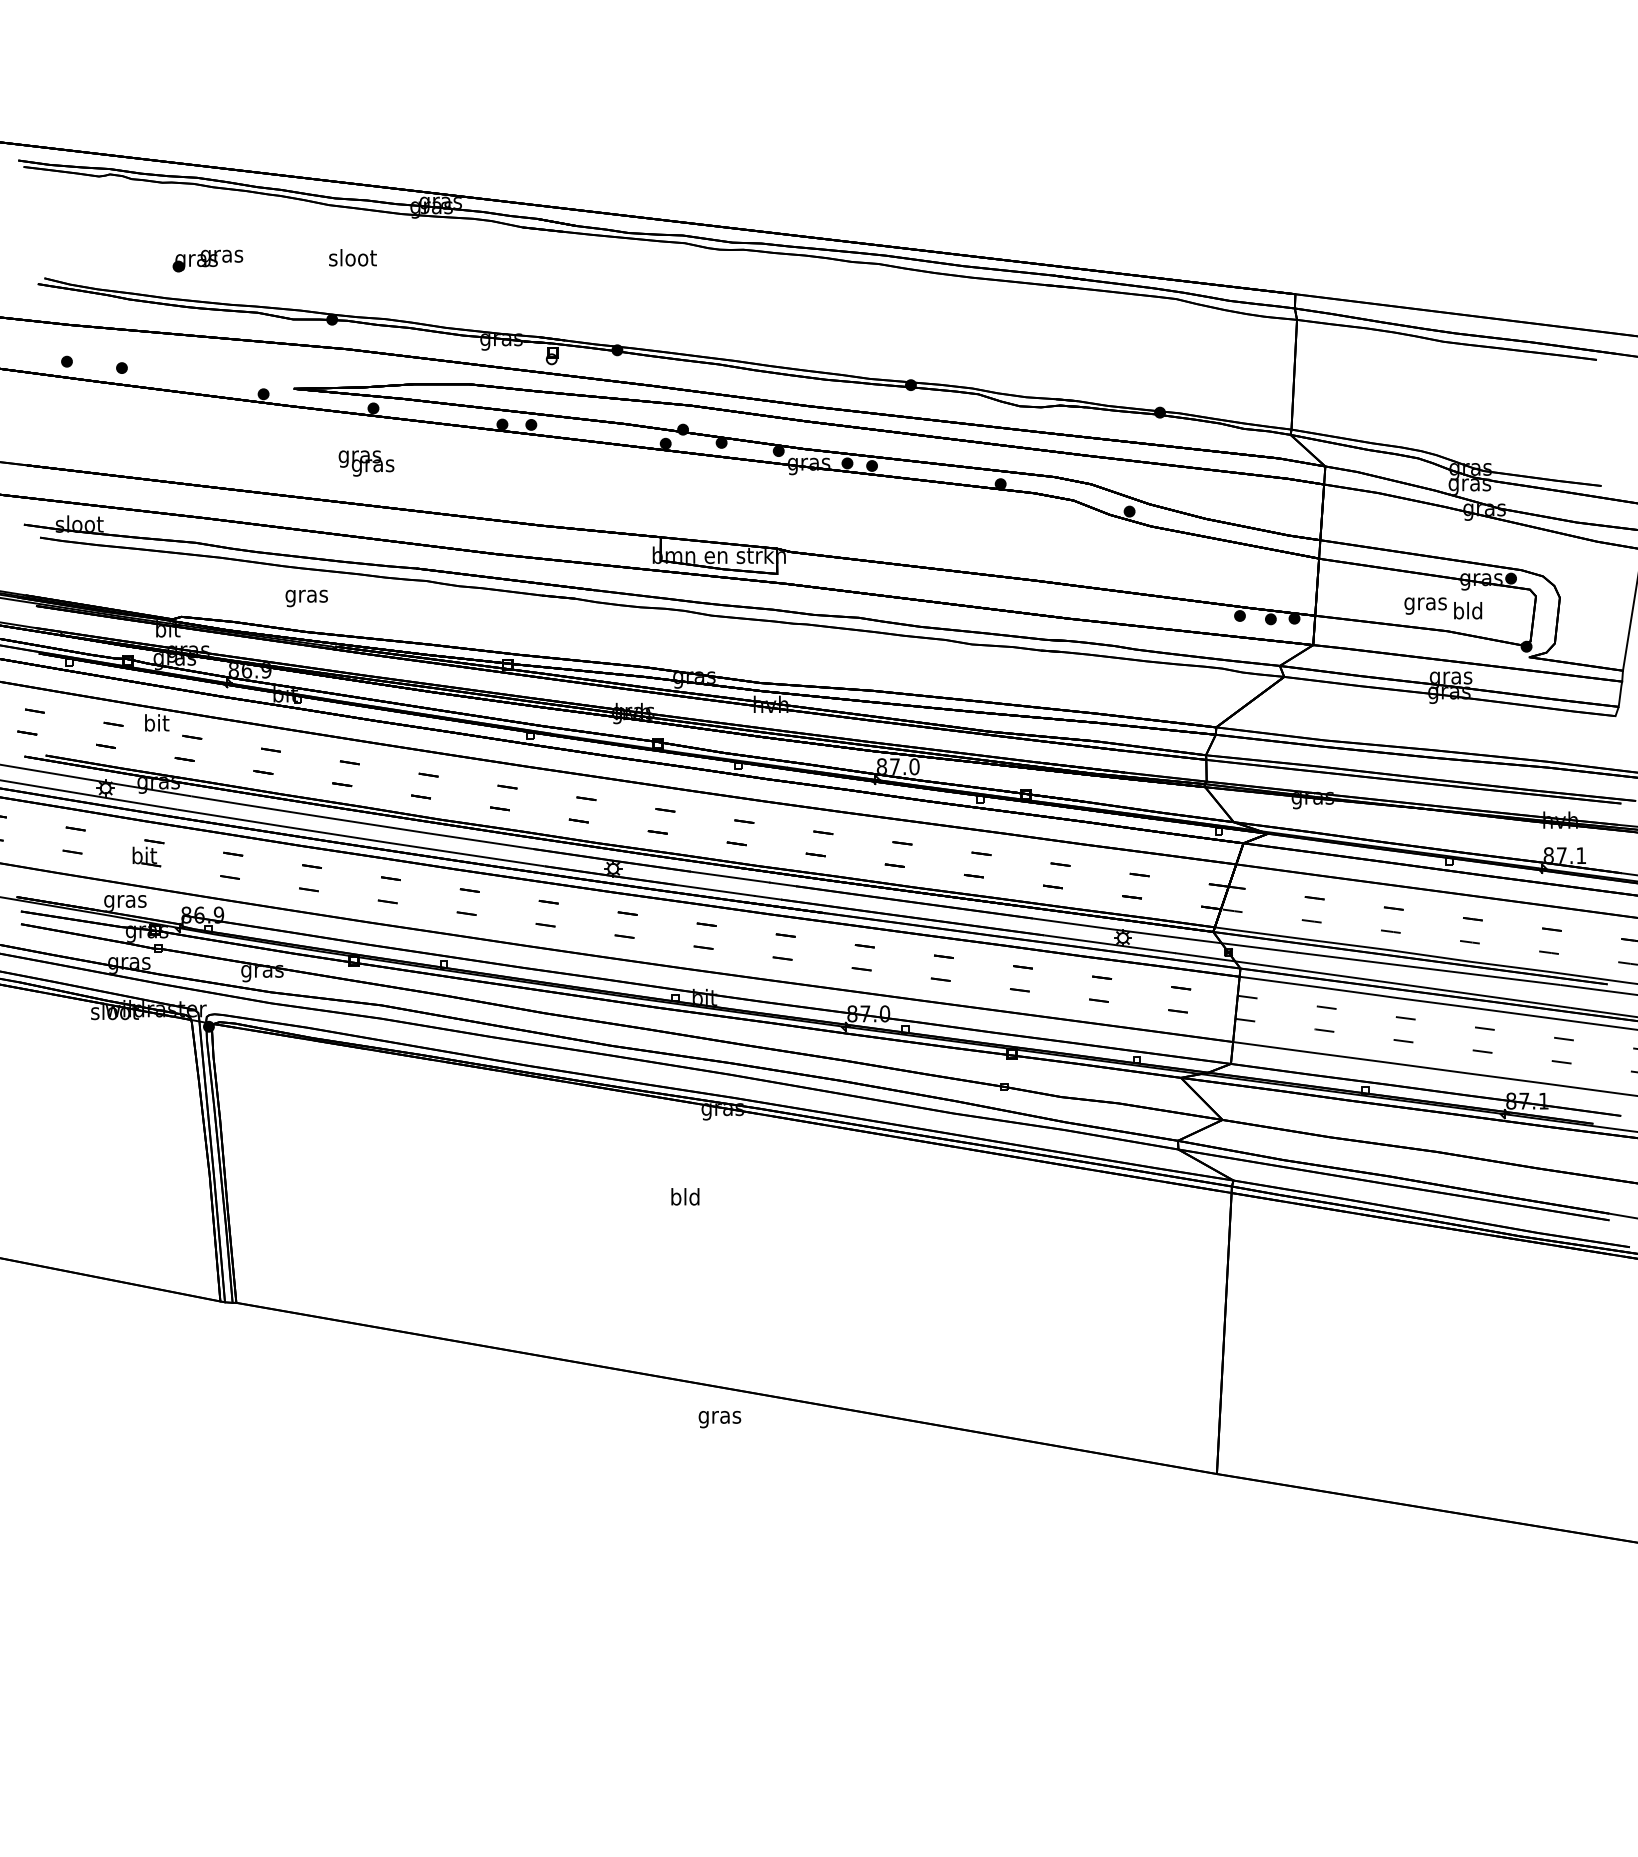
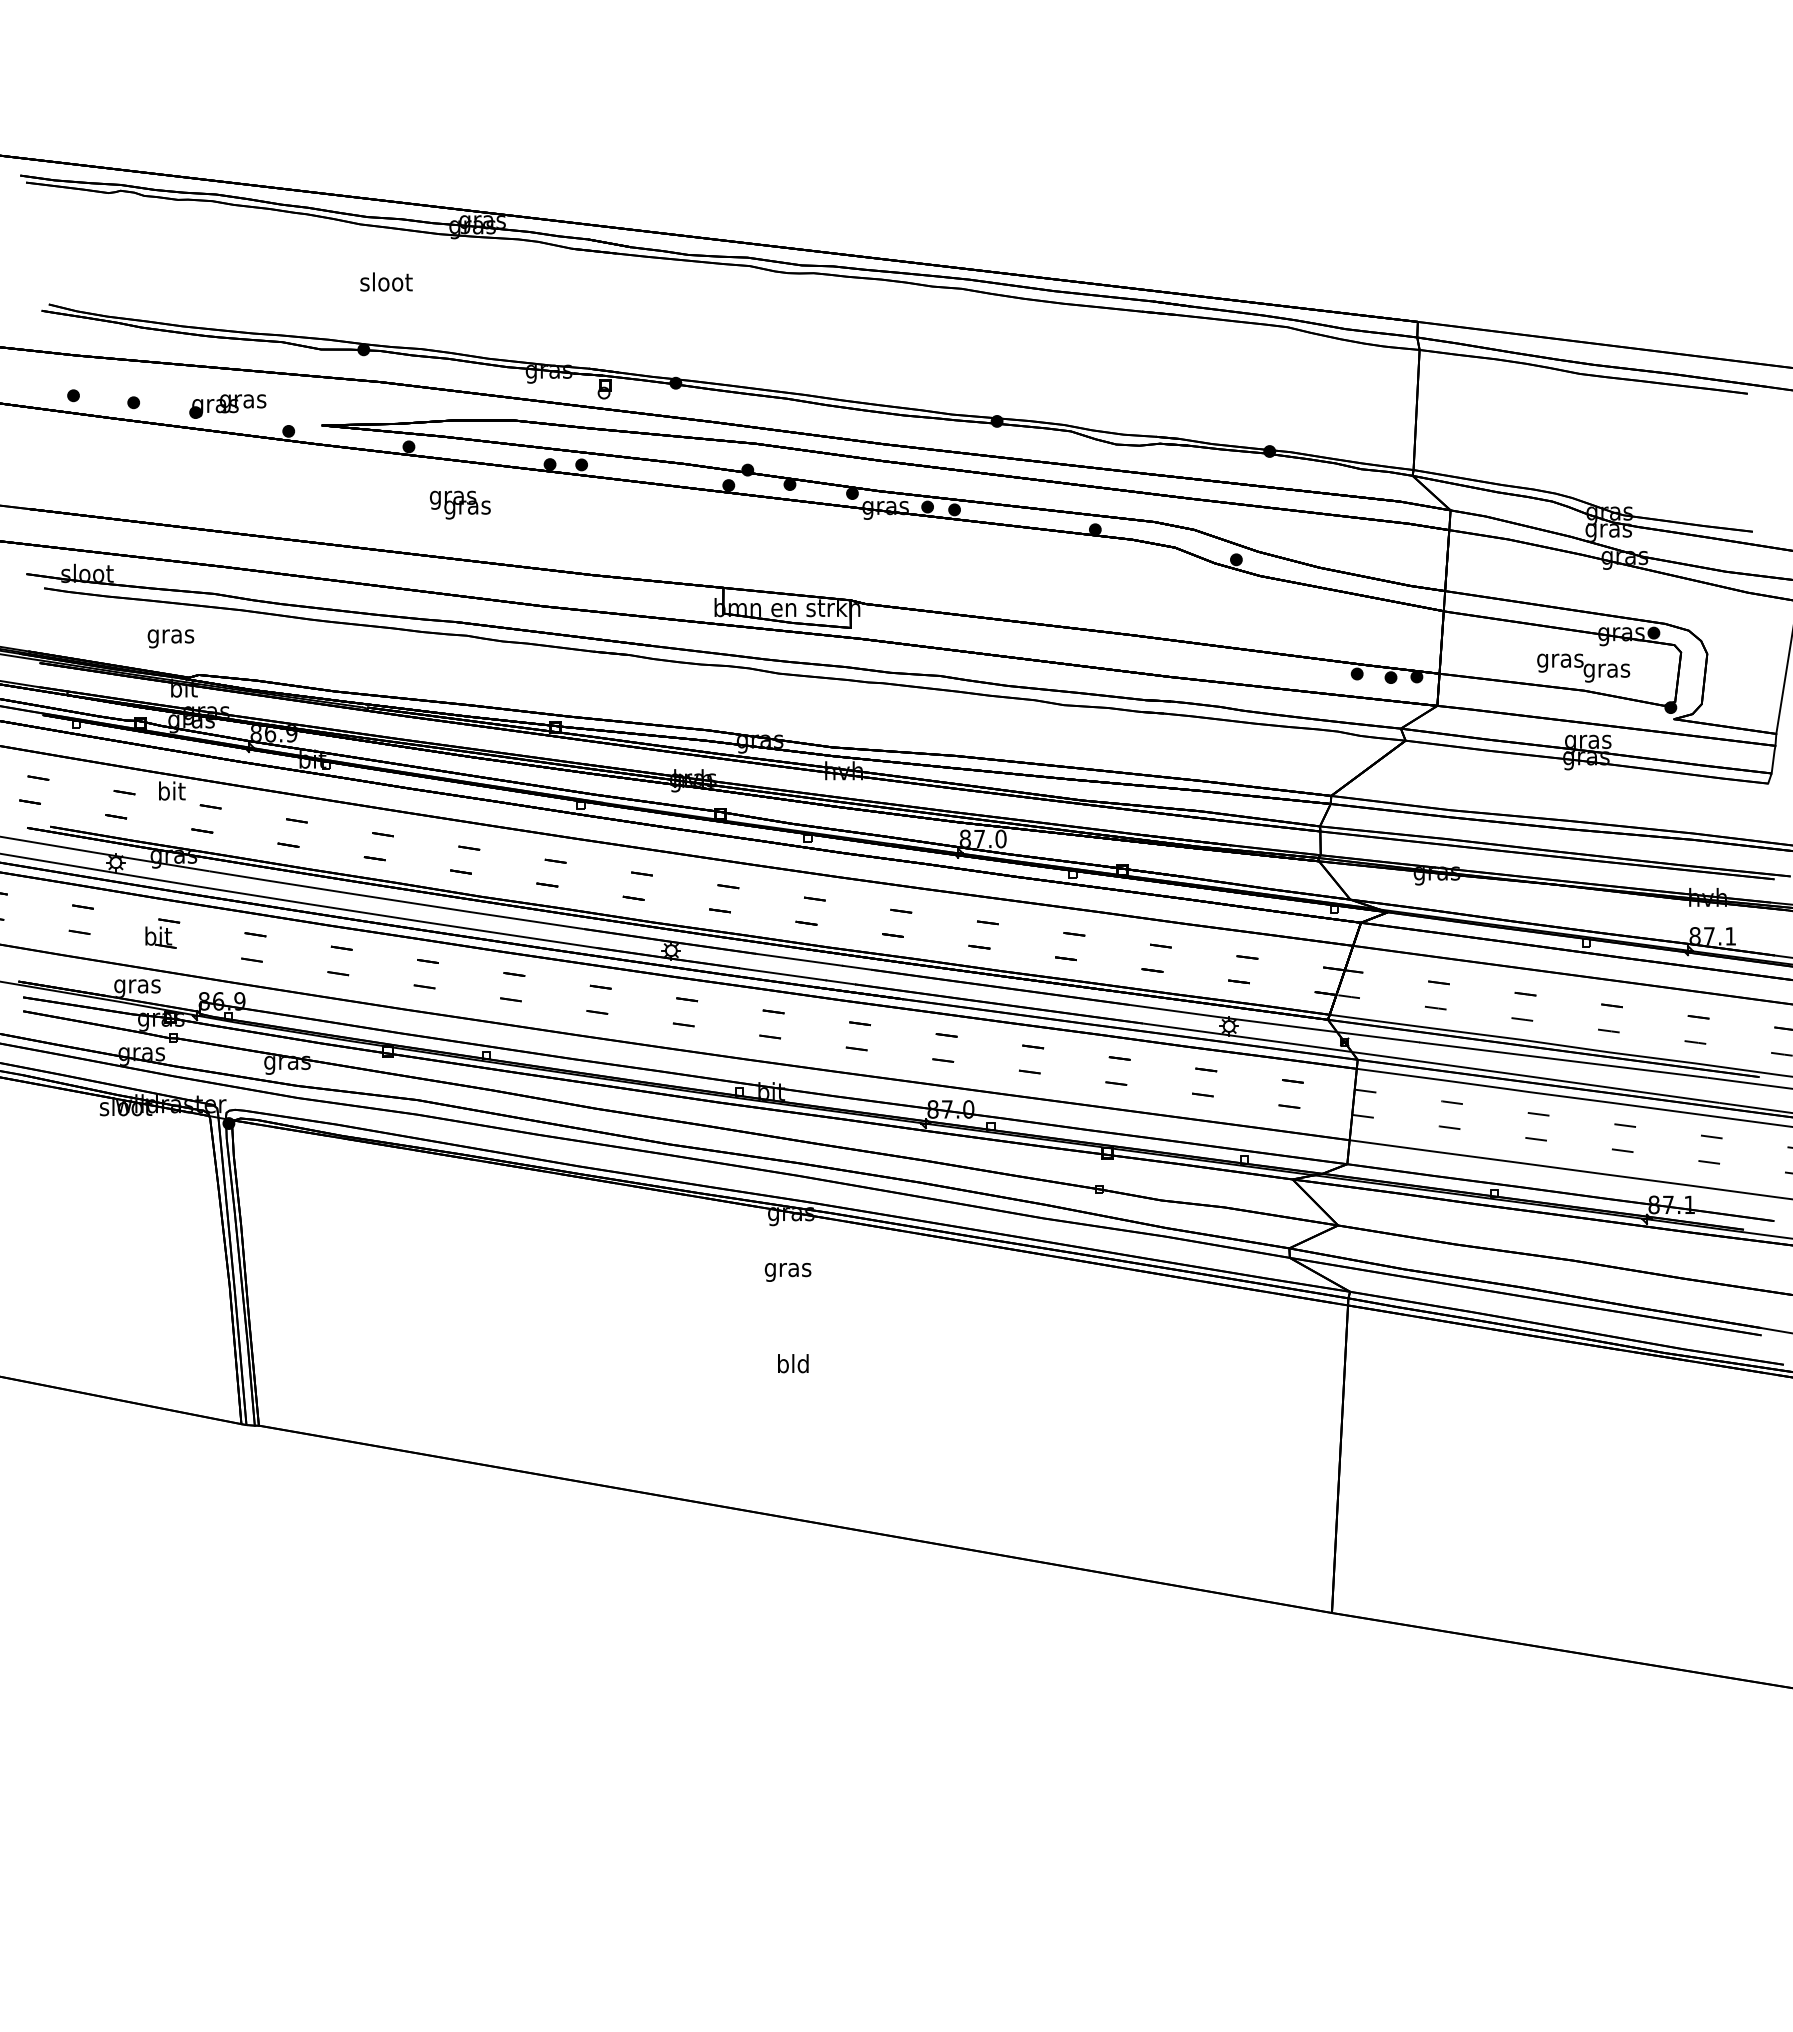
part: (207, 260) -> (227, 406), moved
text: (366, 462) -> (460, 504), moved
text: (306, 598) -> (170, 638), moved
text: (1467, 612) -> (1606, 670), bld -> gras
text: (685, 1196) -> (793, 1363), moved
text: (719, 1419) -> (787, 1272), moved

